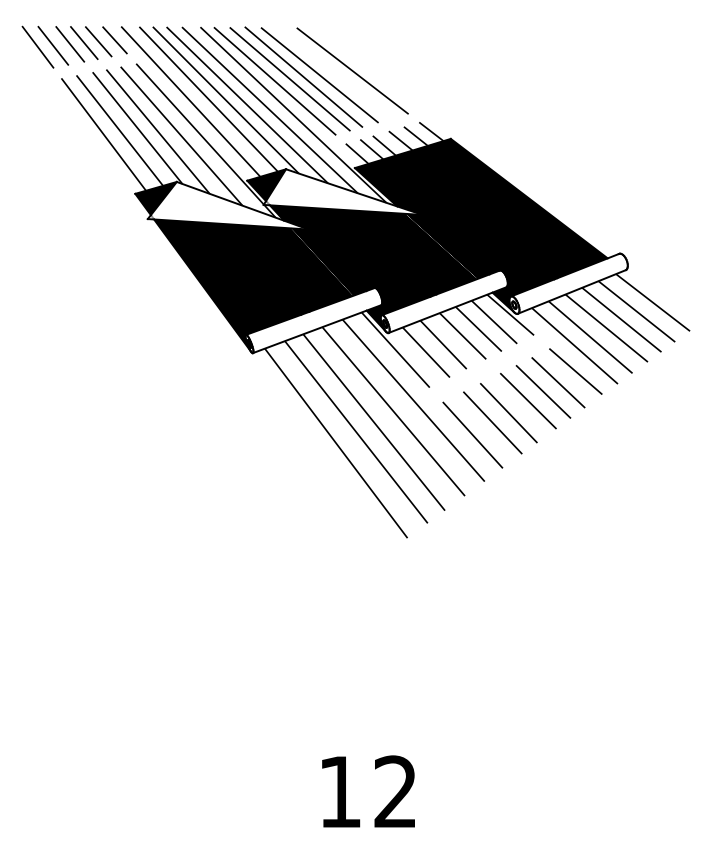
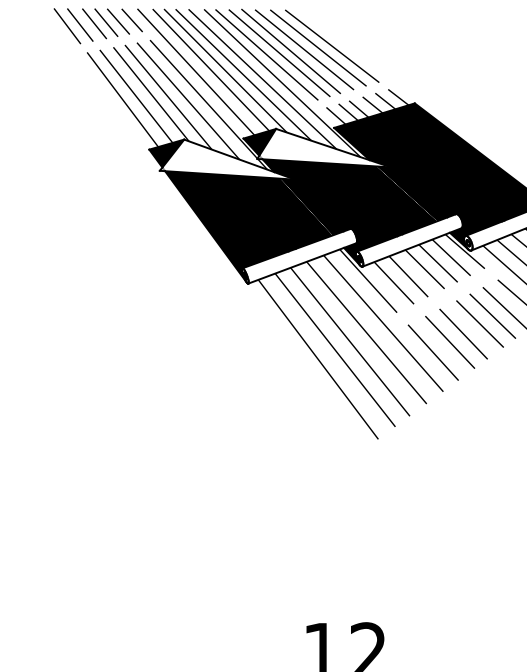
line: (335, 72) -> (317, 47), added

